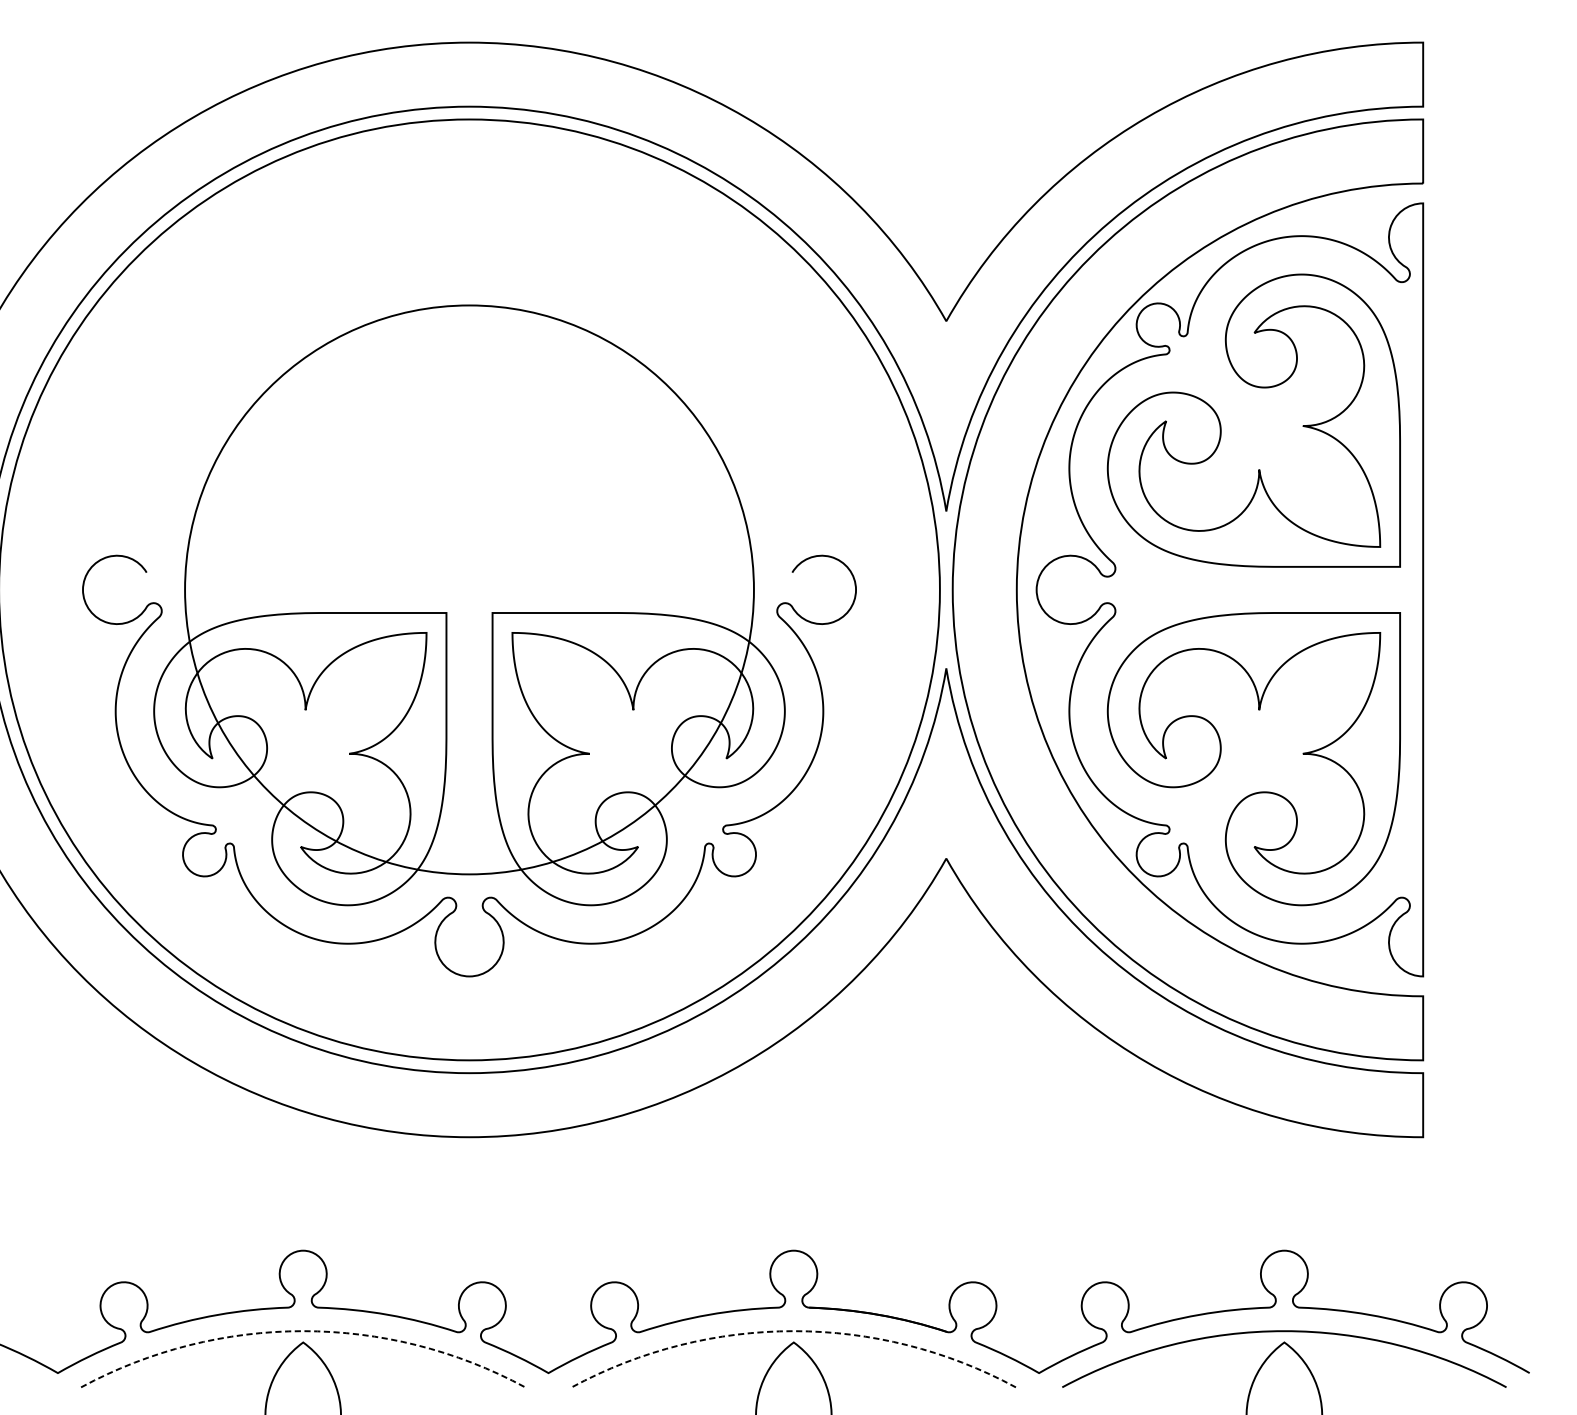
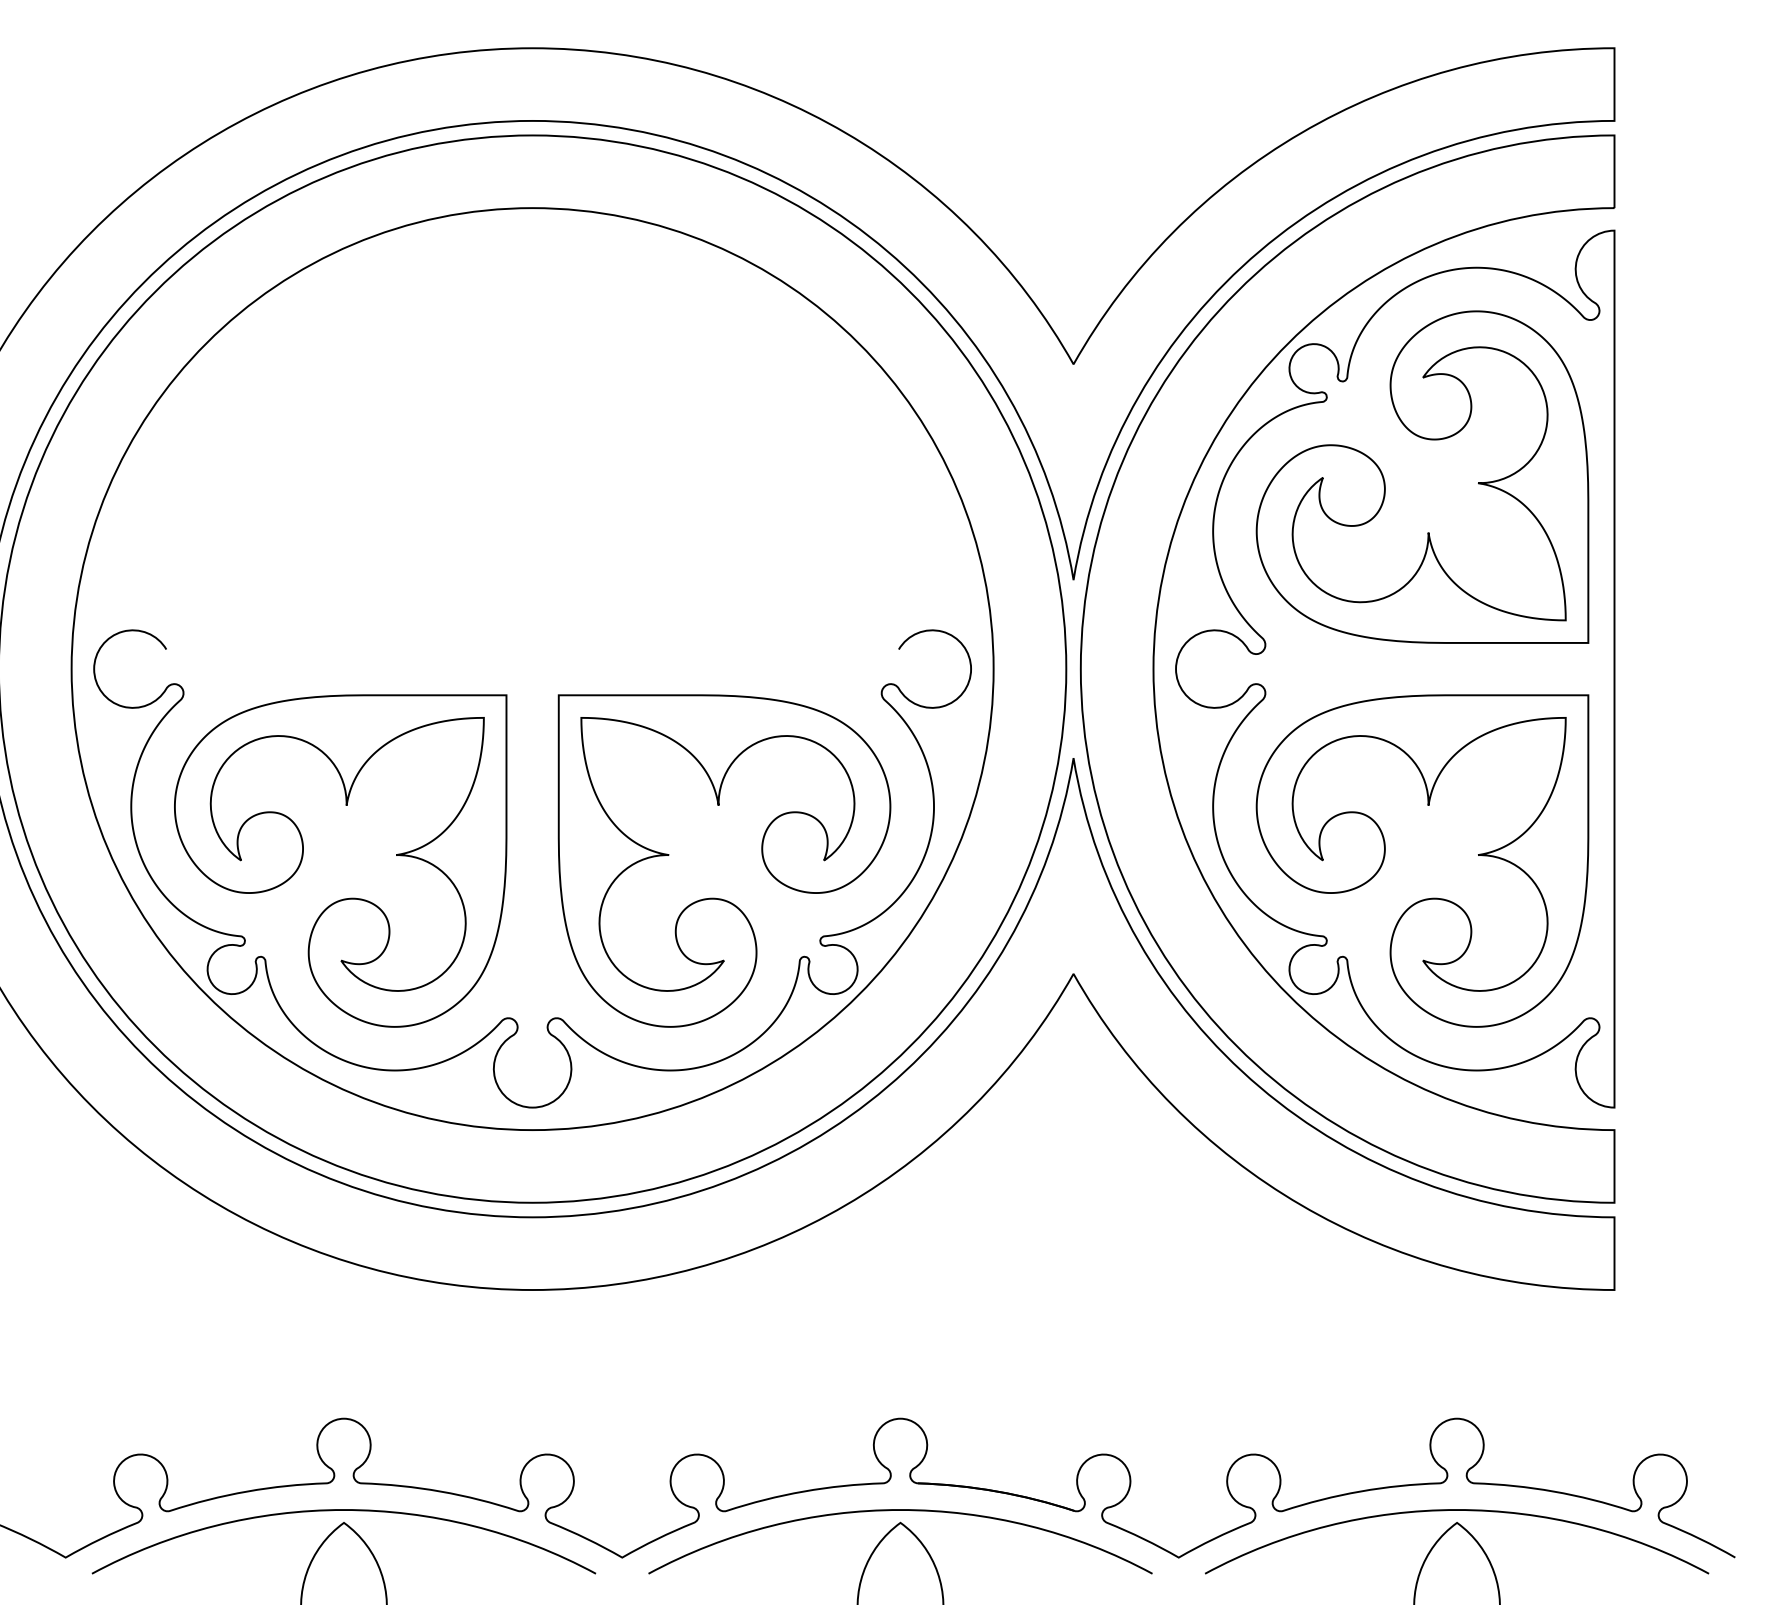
circle: (469, 590) -> (532, 669), size x1.43
line: (302, 1331) -> (343, 1510), dashed -> solid
line: (793, 1331) -> (900, 1510), dashed -> solid

